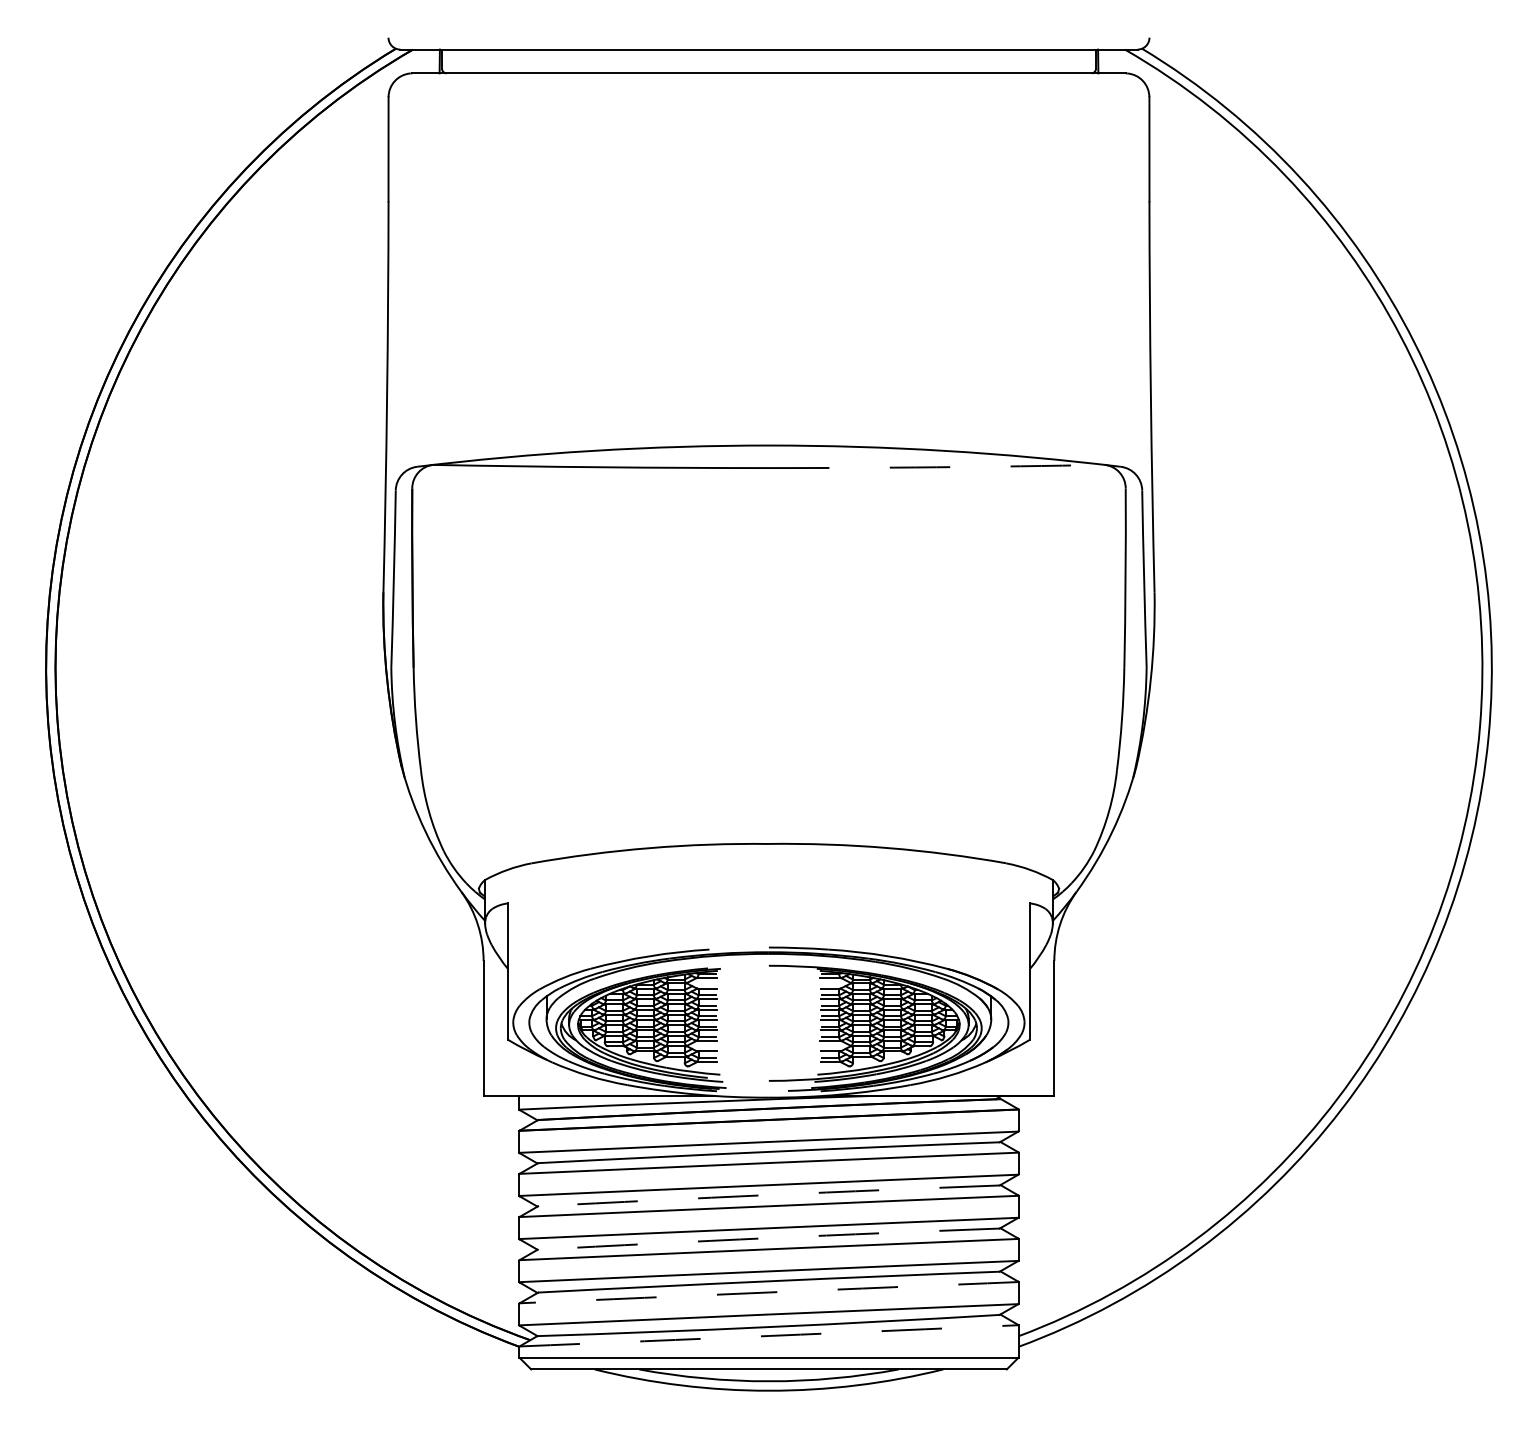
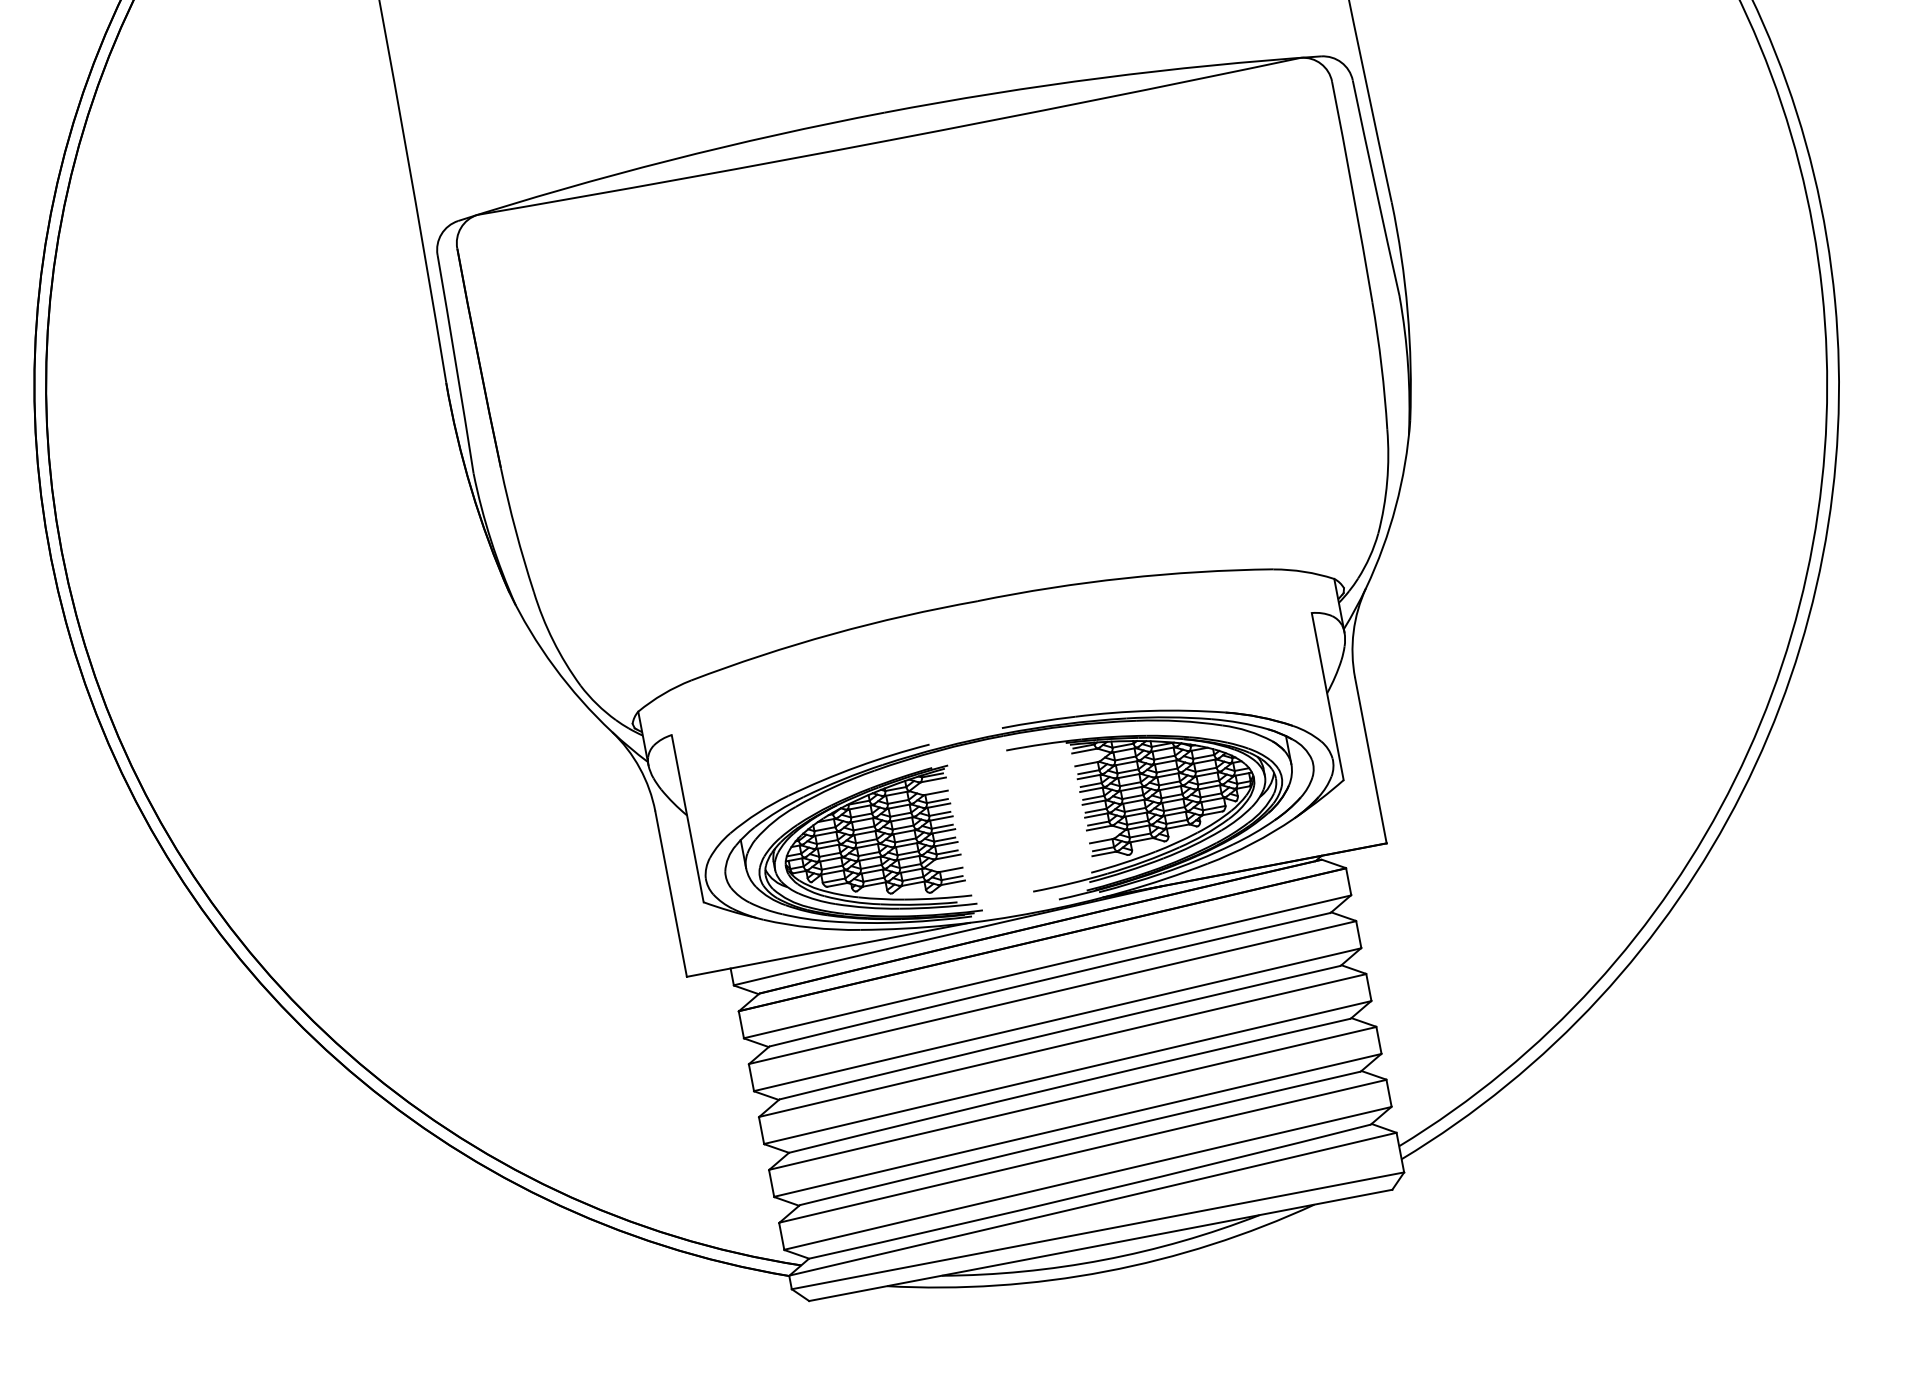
arc: (936, 467) -> (1095, 100), dashed -> solid
arc: (768, 1195) -> (1059, 1032), dashed -> solid
arc: (768, 1238) -> (1069, 1084), dashed -> solid
arc: (769, 1292) -> (1083, 1150), dashed -> solid
arc: (769, 1335) -> (1093, 1203), dashed -> solid

